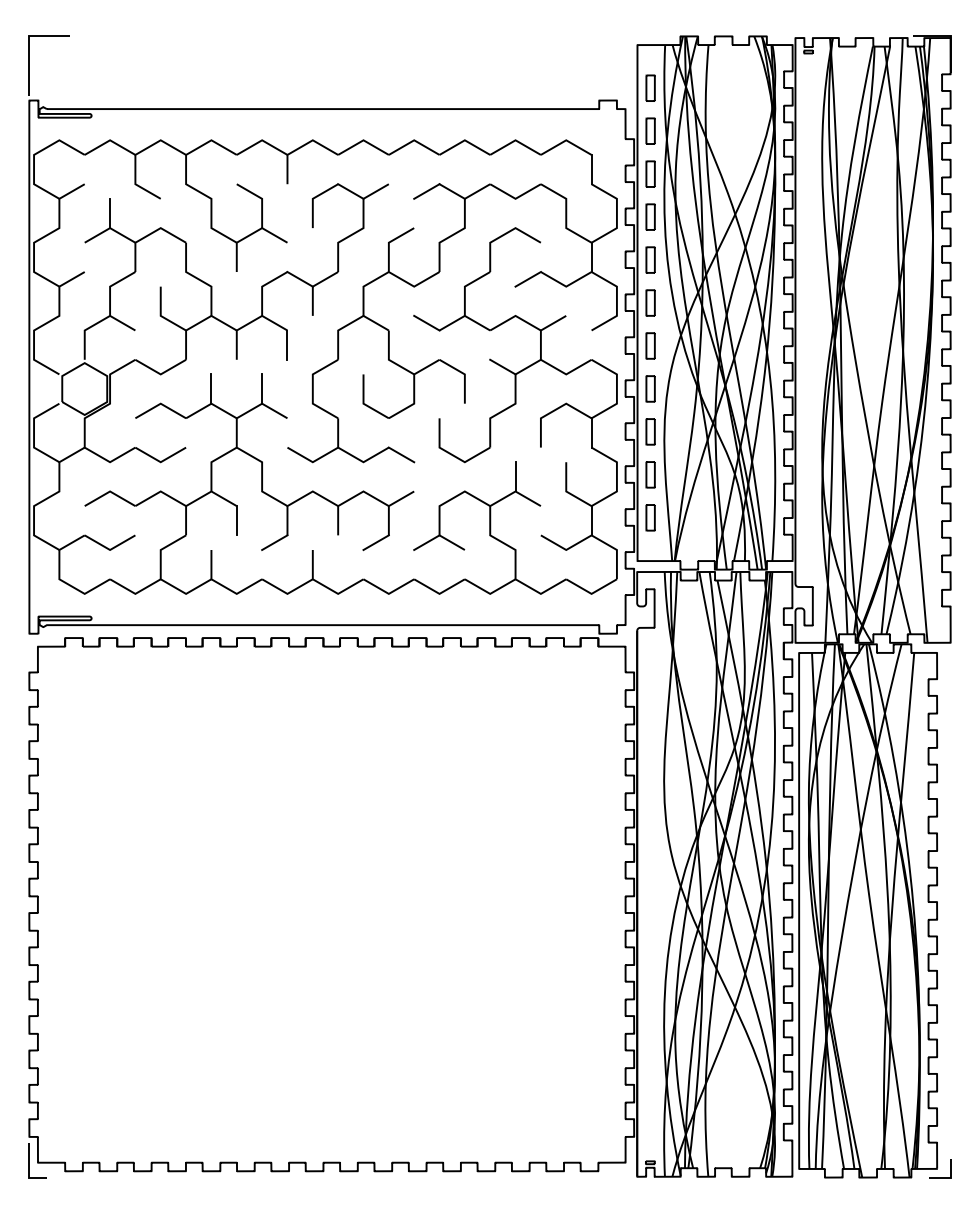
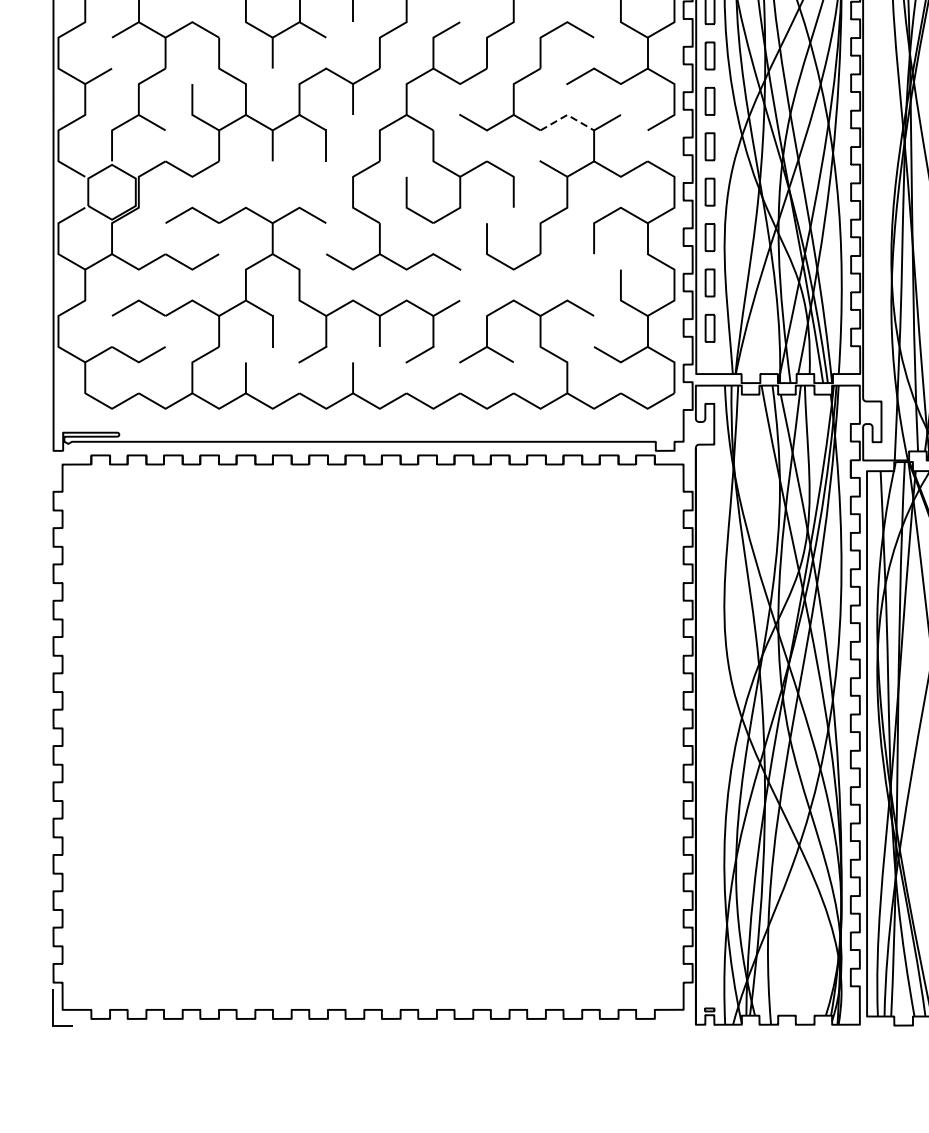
line: (515, 315) -> (567, 114), solid -> dashed
line: (211, 388) -> (246, 191), removed
line: (262, 388) -> (299, 191), removed
line: (515, 476) -> (567, 284), removed

